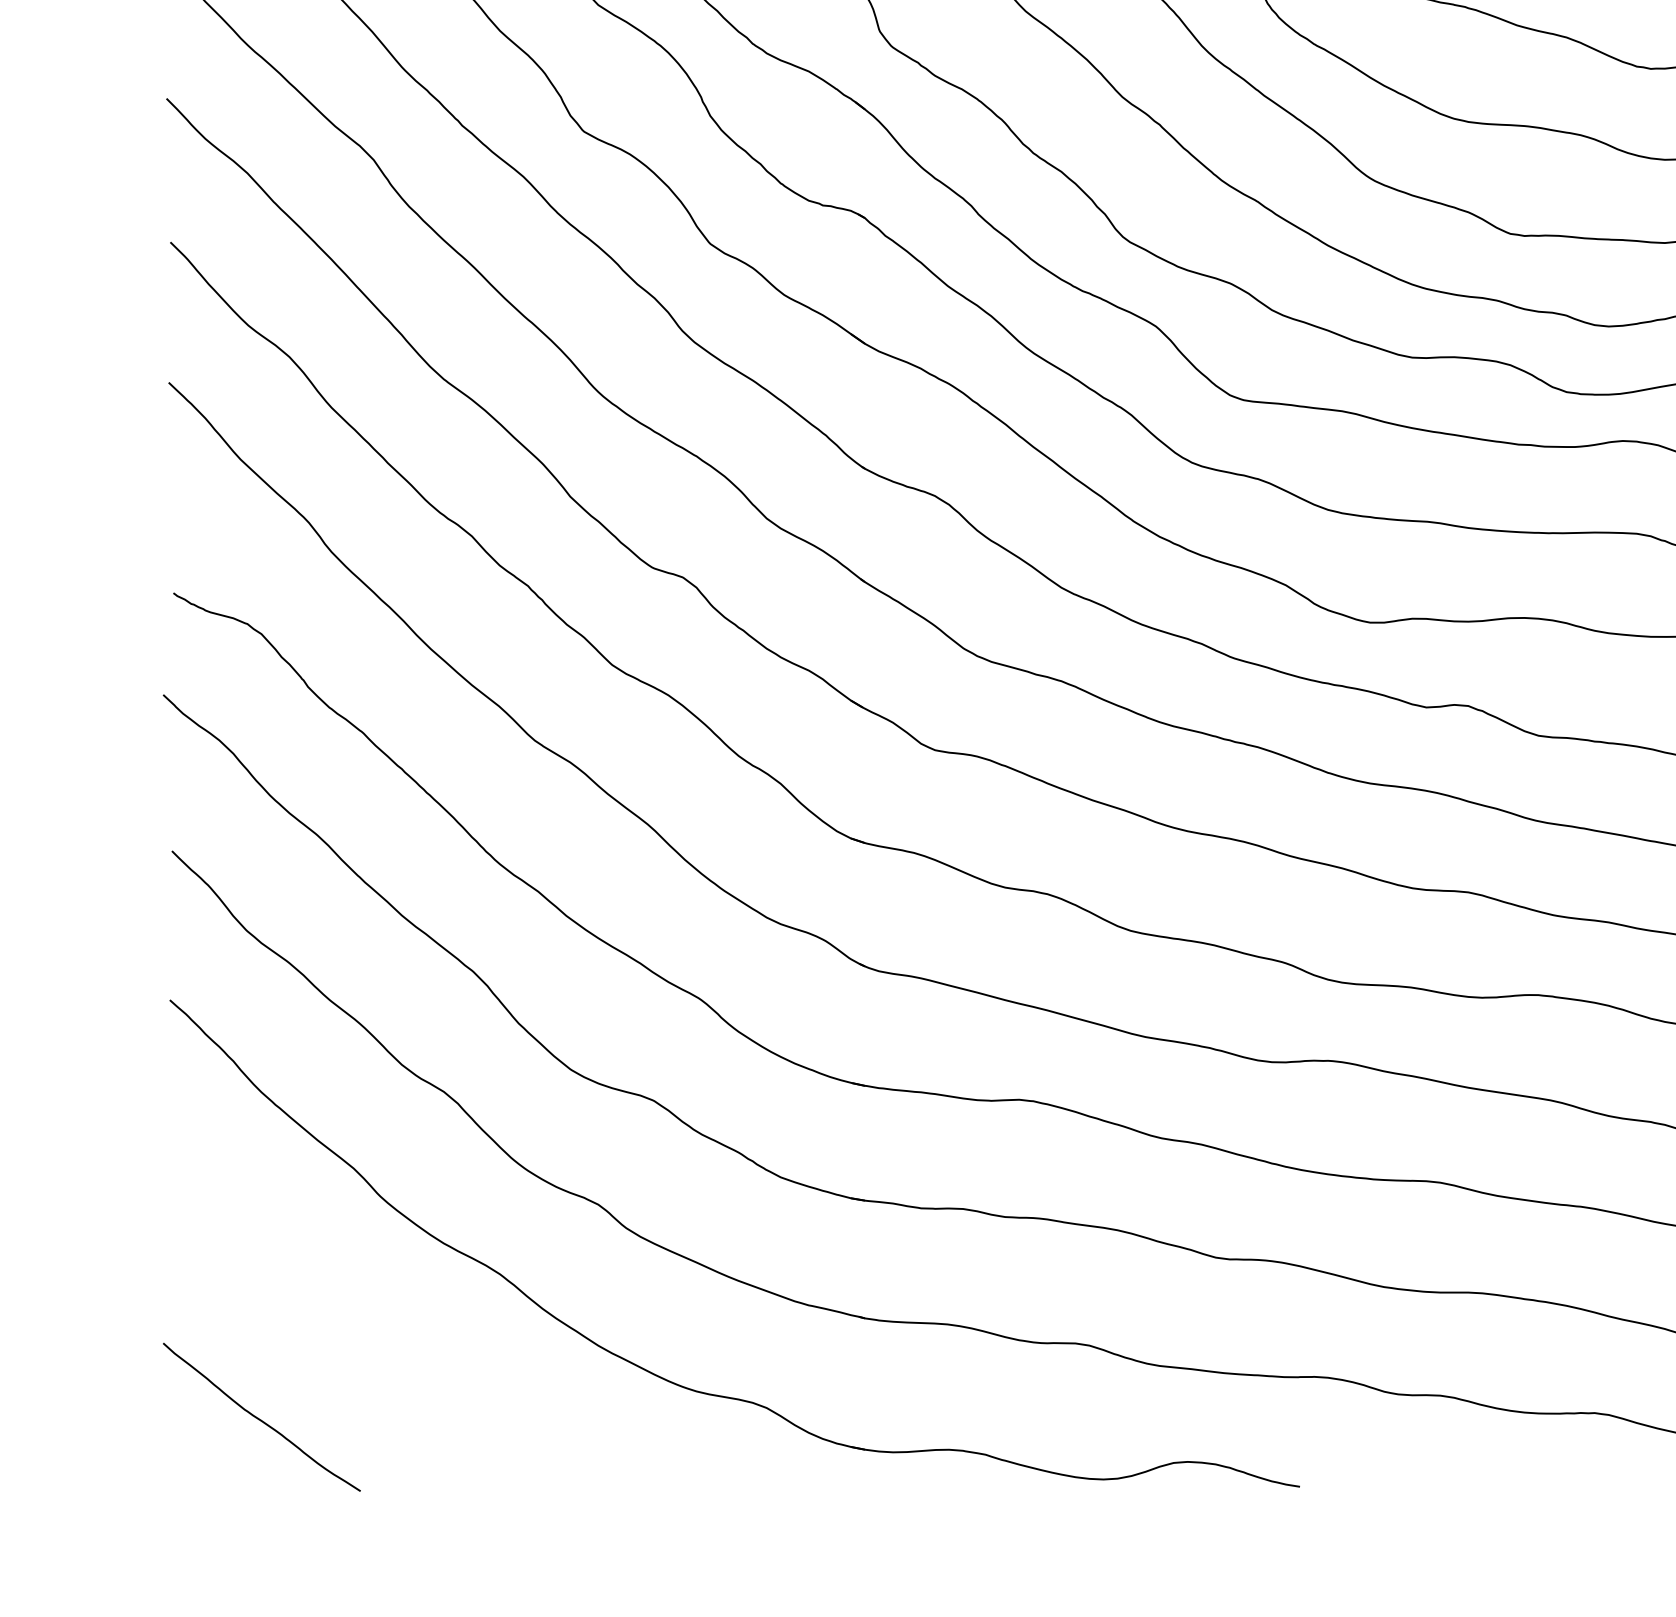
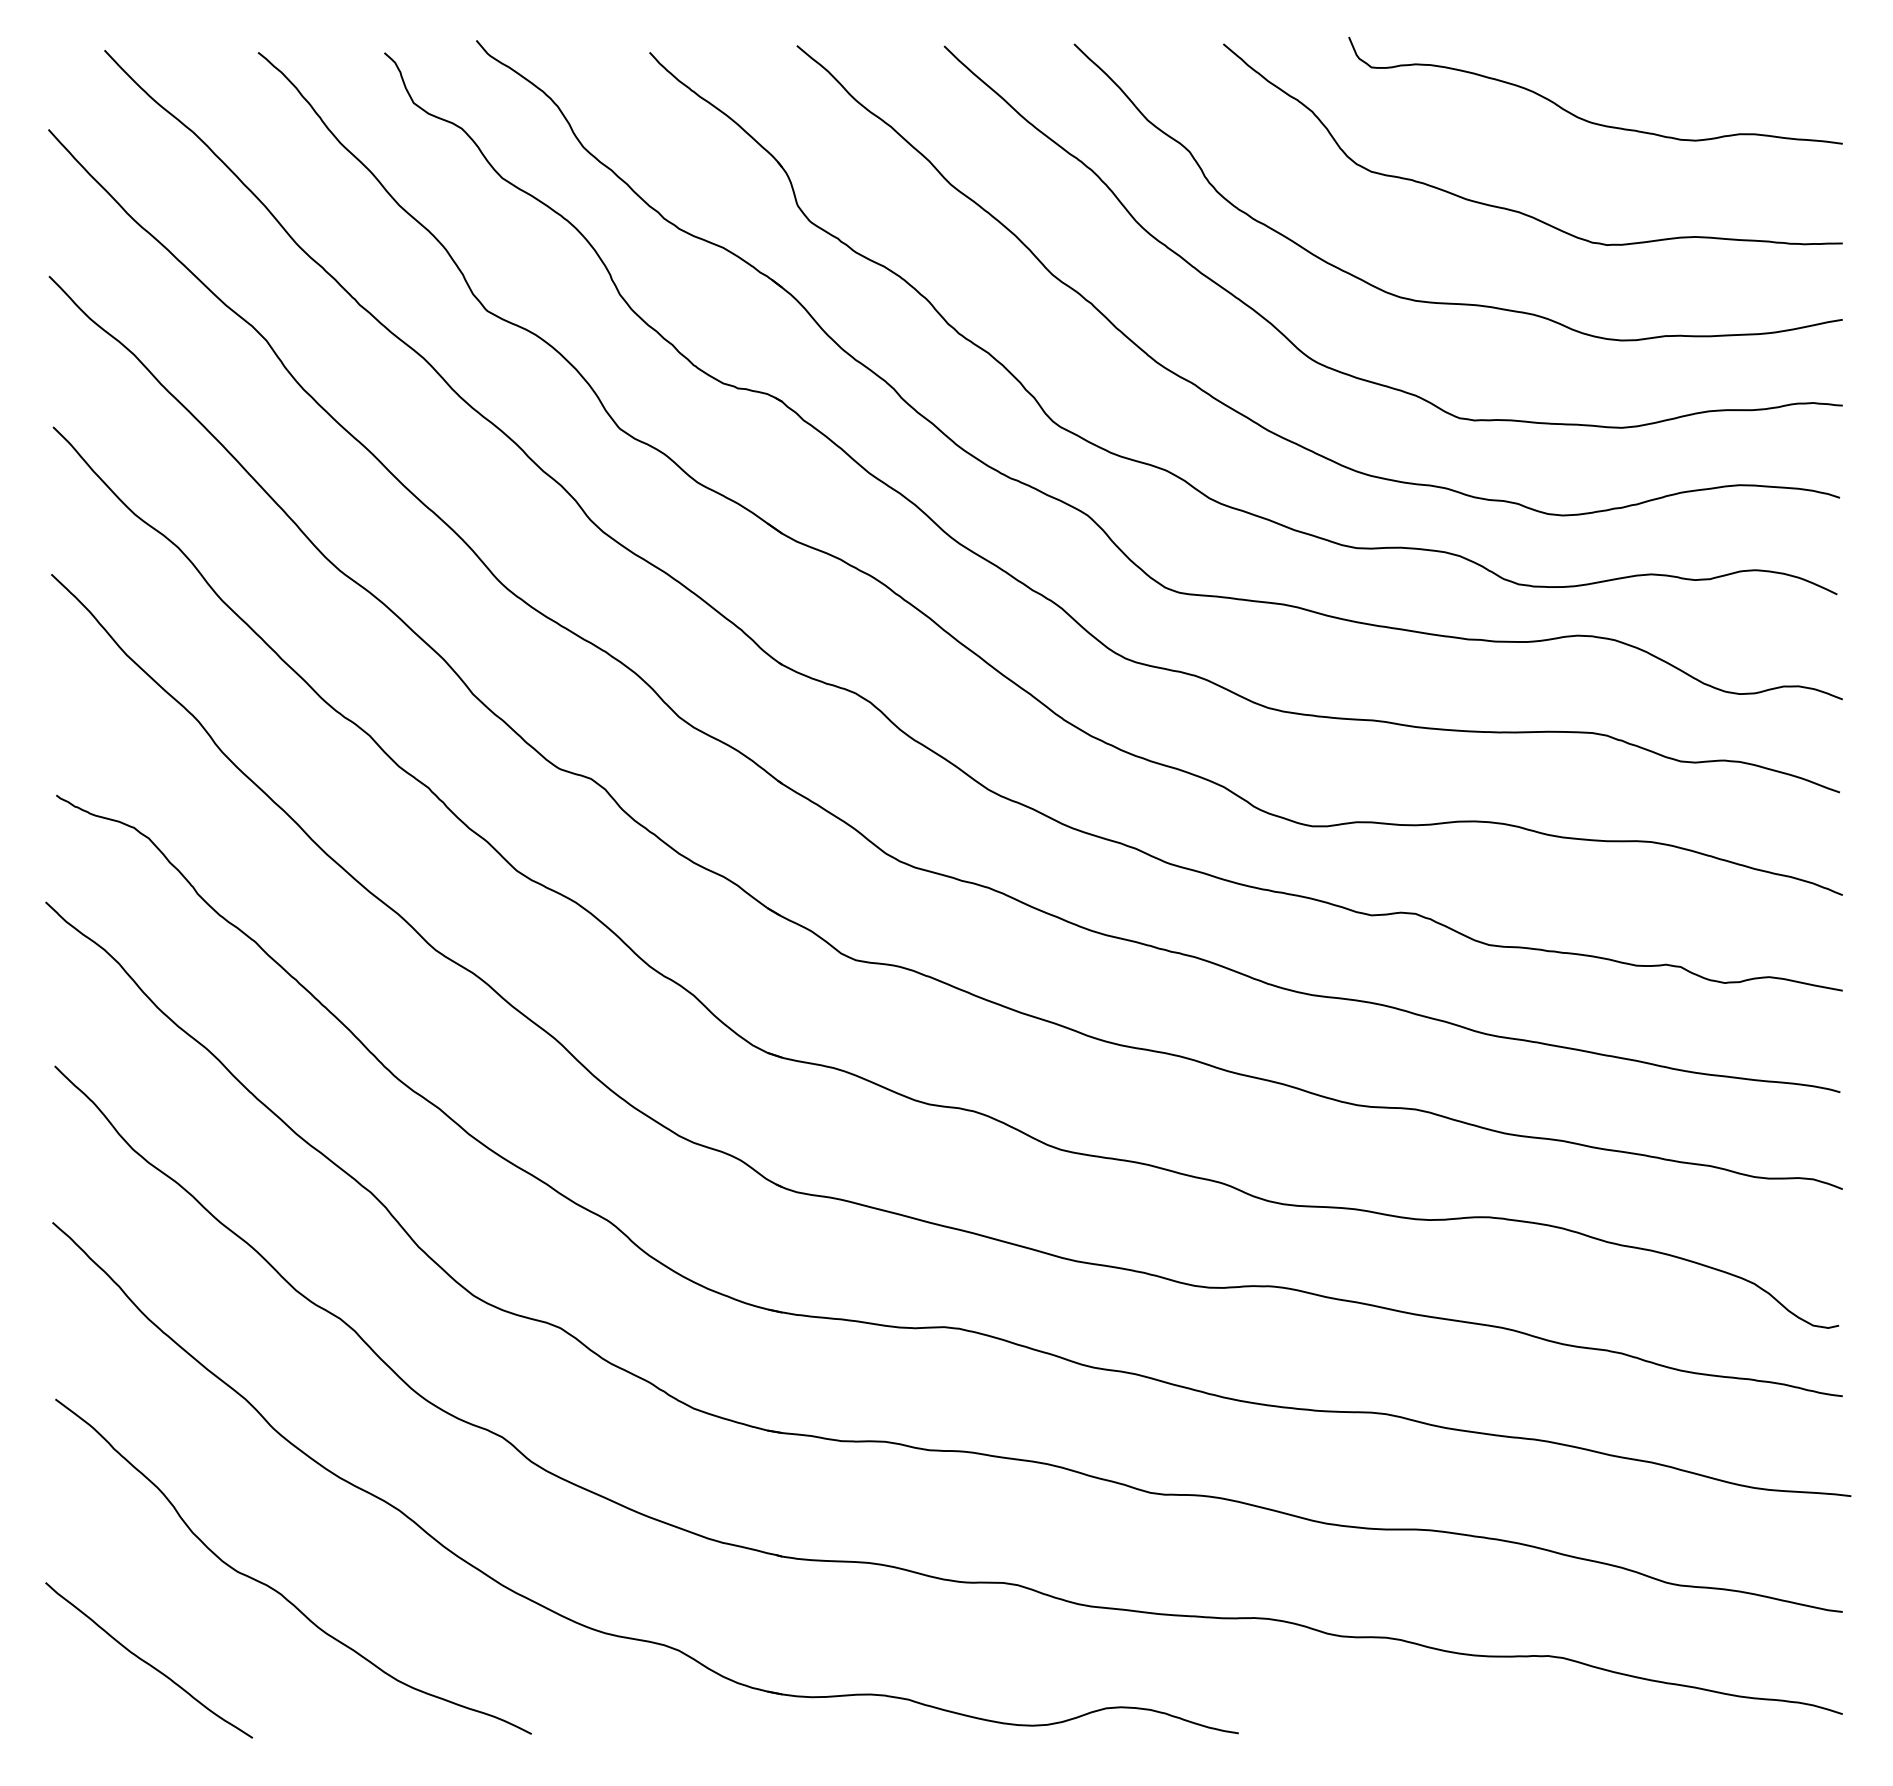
curve: (384, 1350) -> (277, 1590), added

